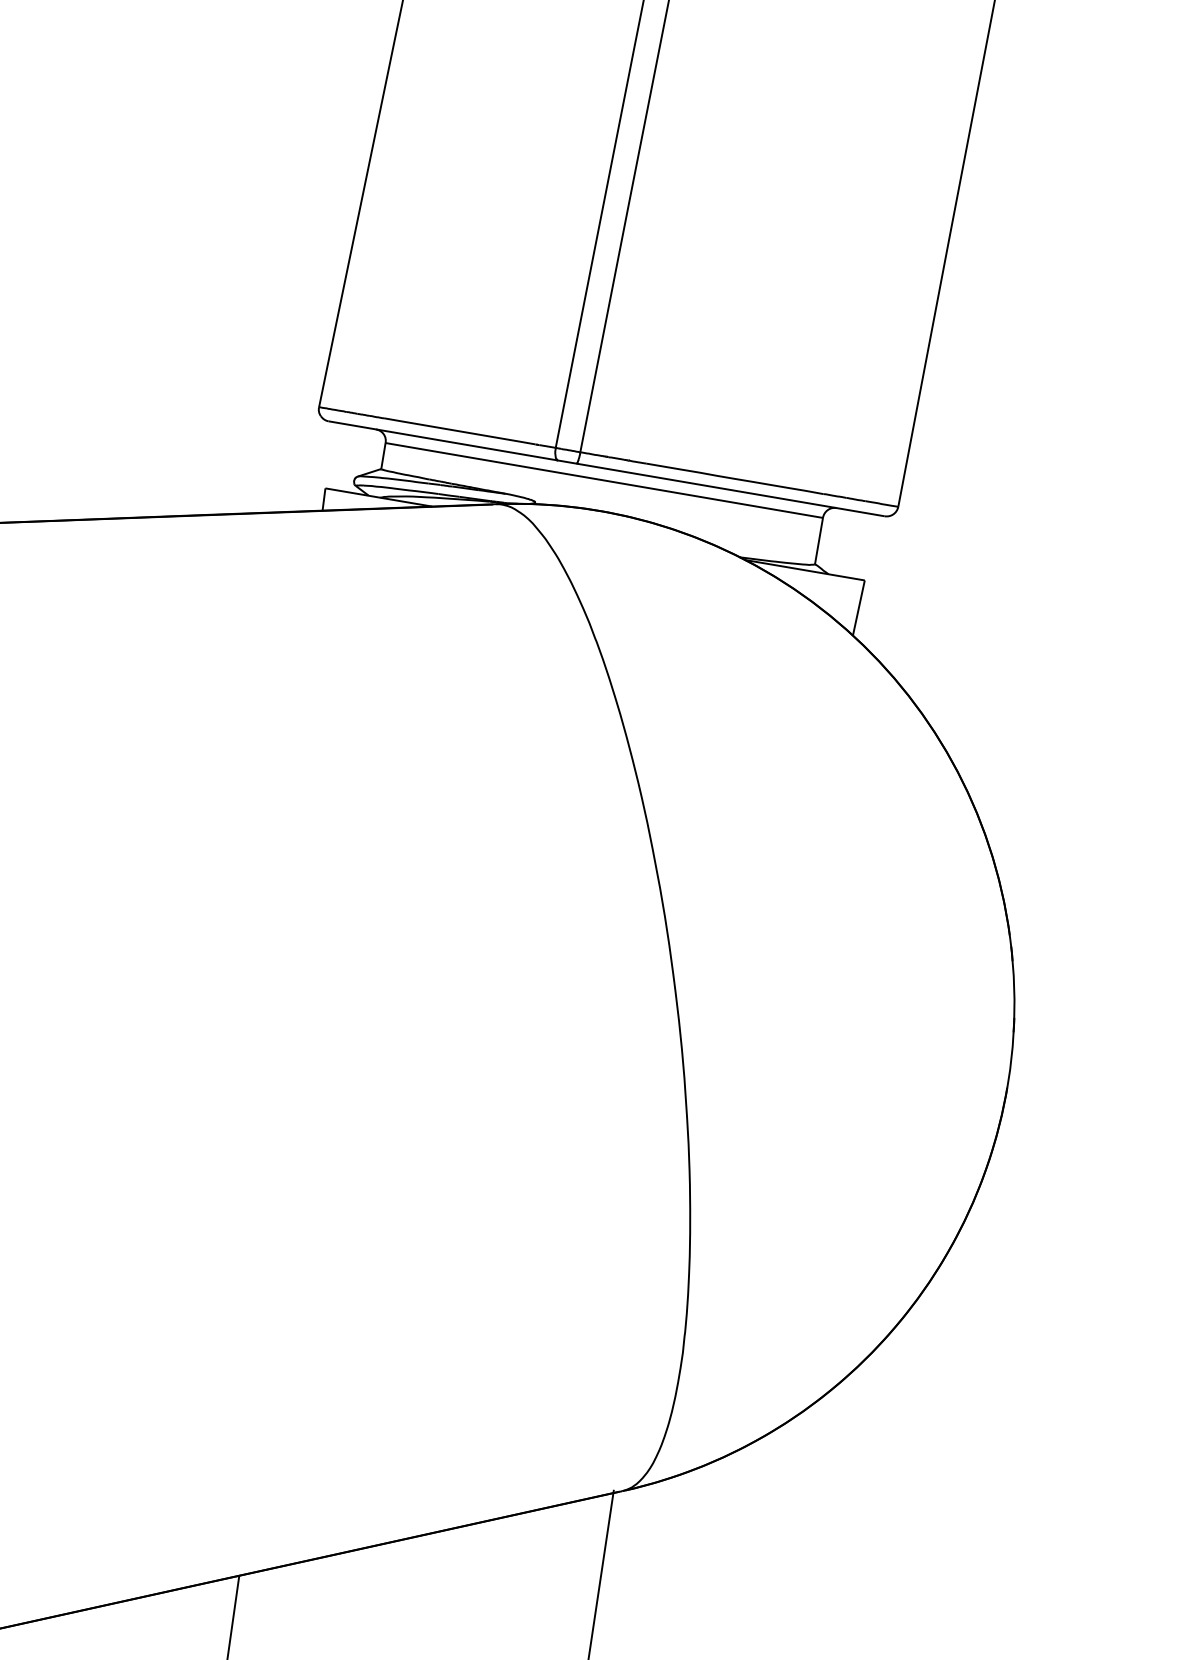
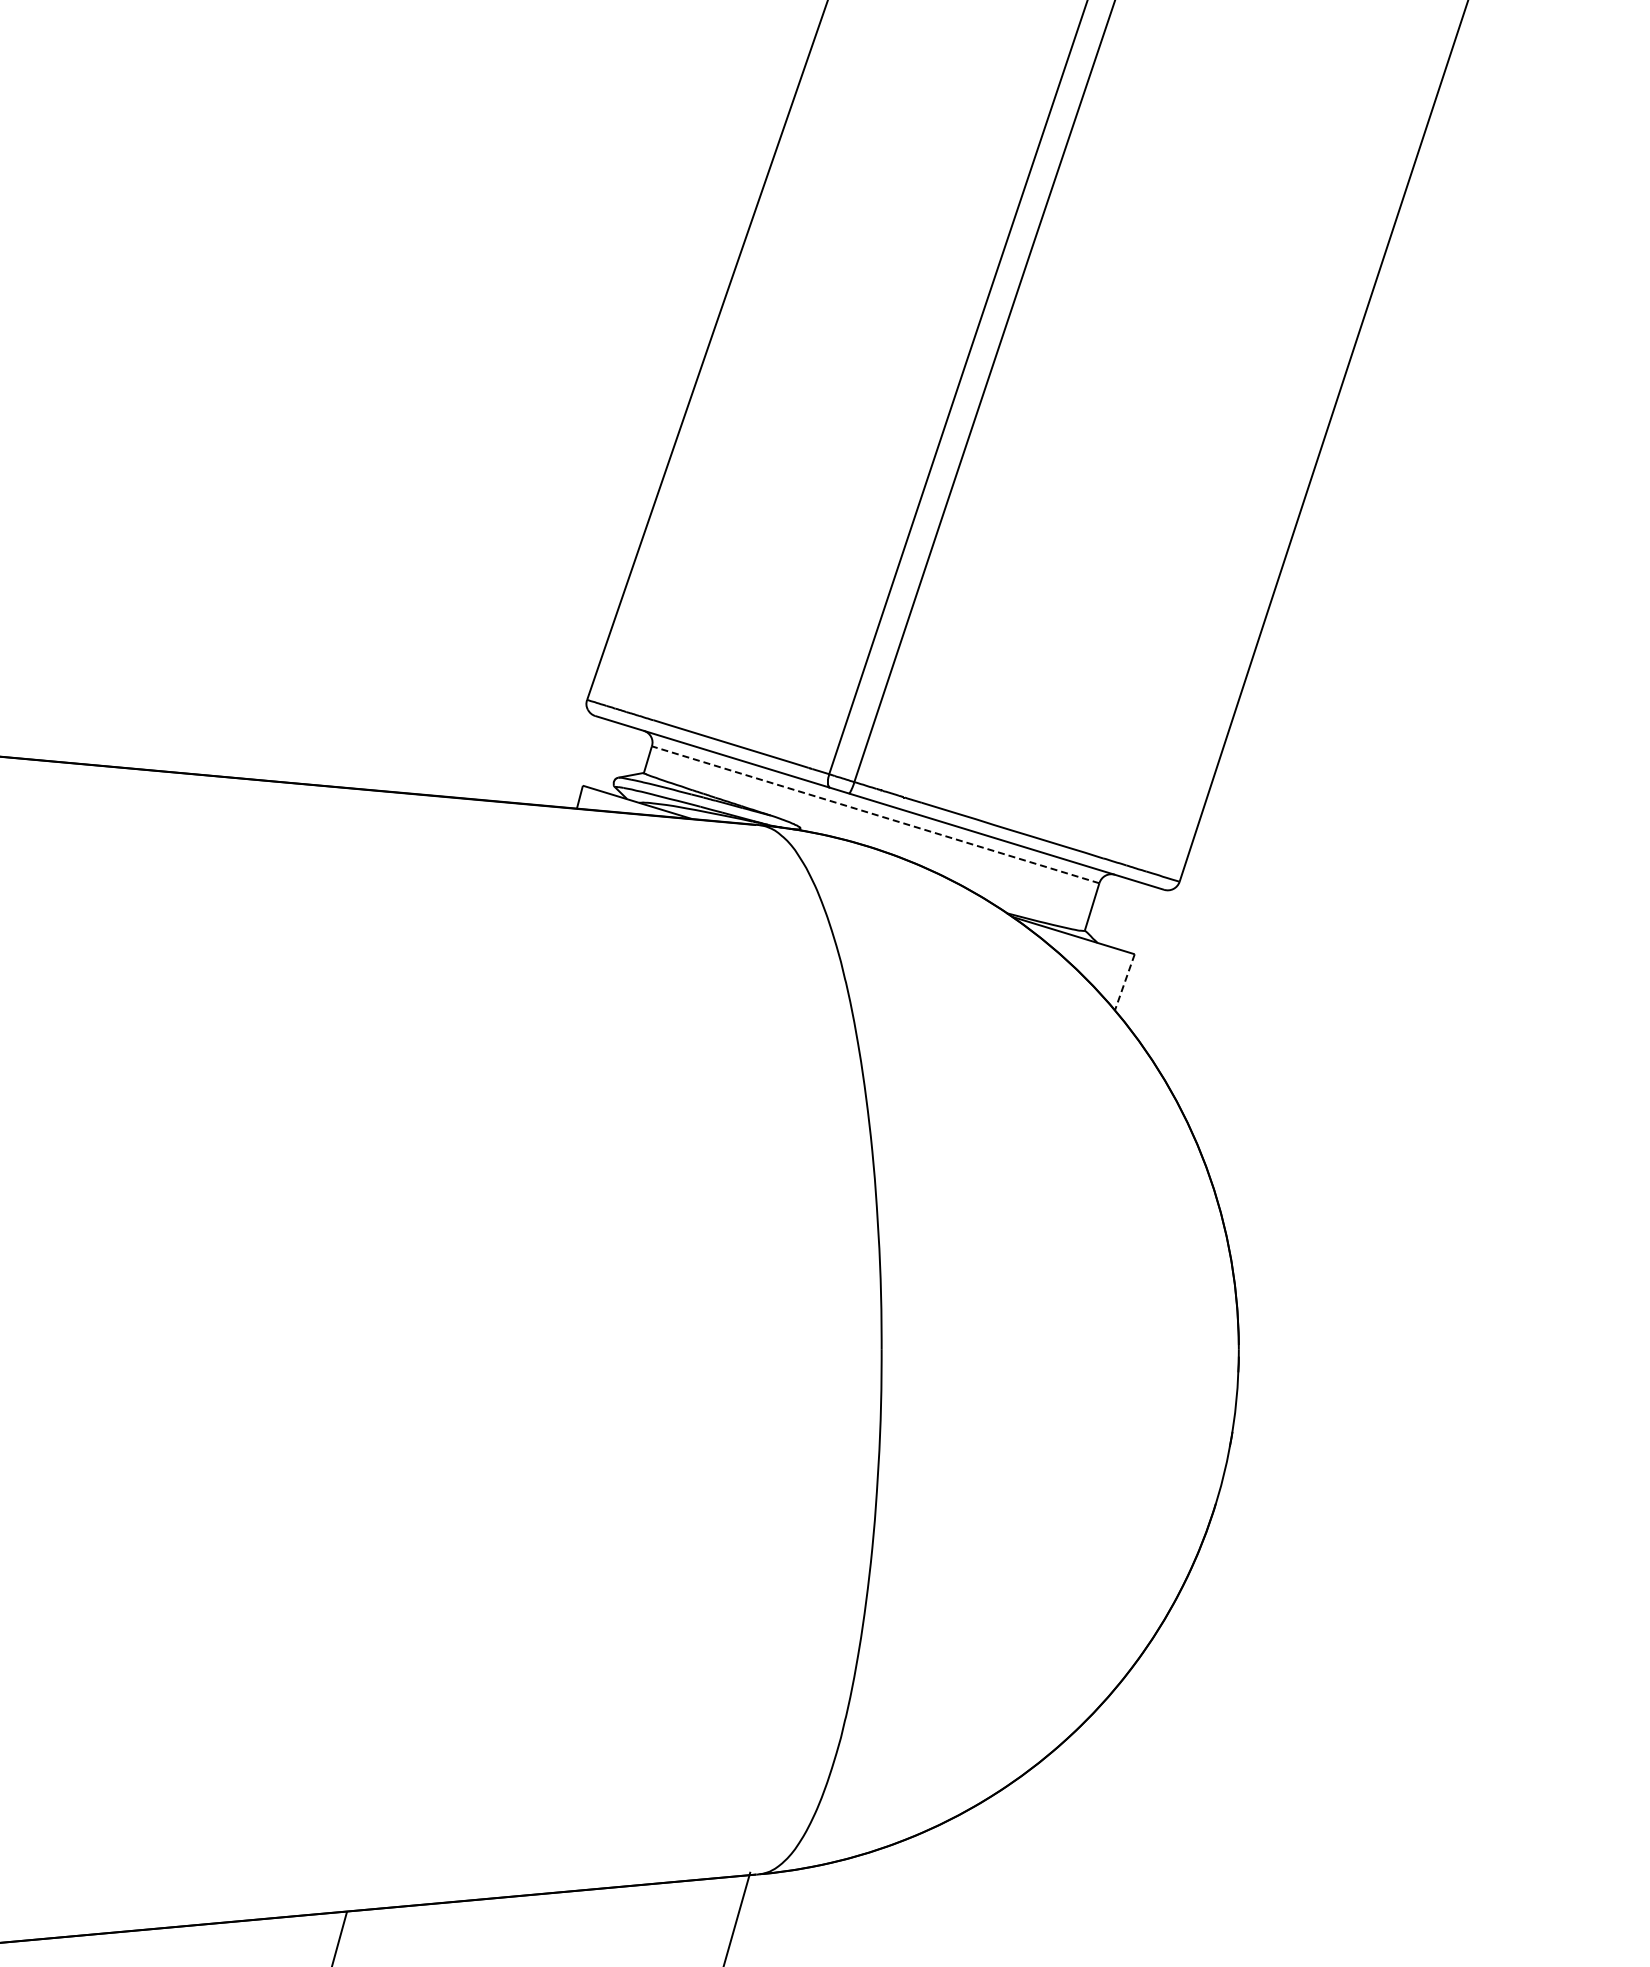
line: (604, 480) -> (875, 814), solid -> dashed
line: (858, 608) -> (1124, 982), solid -> dashed

